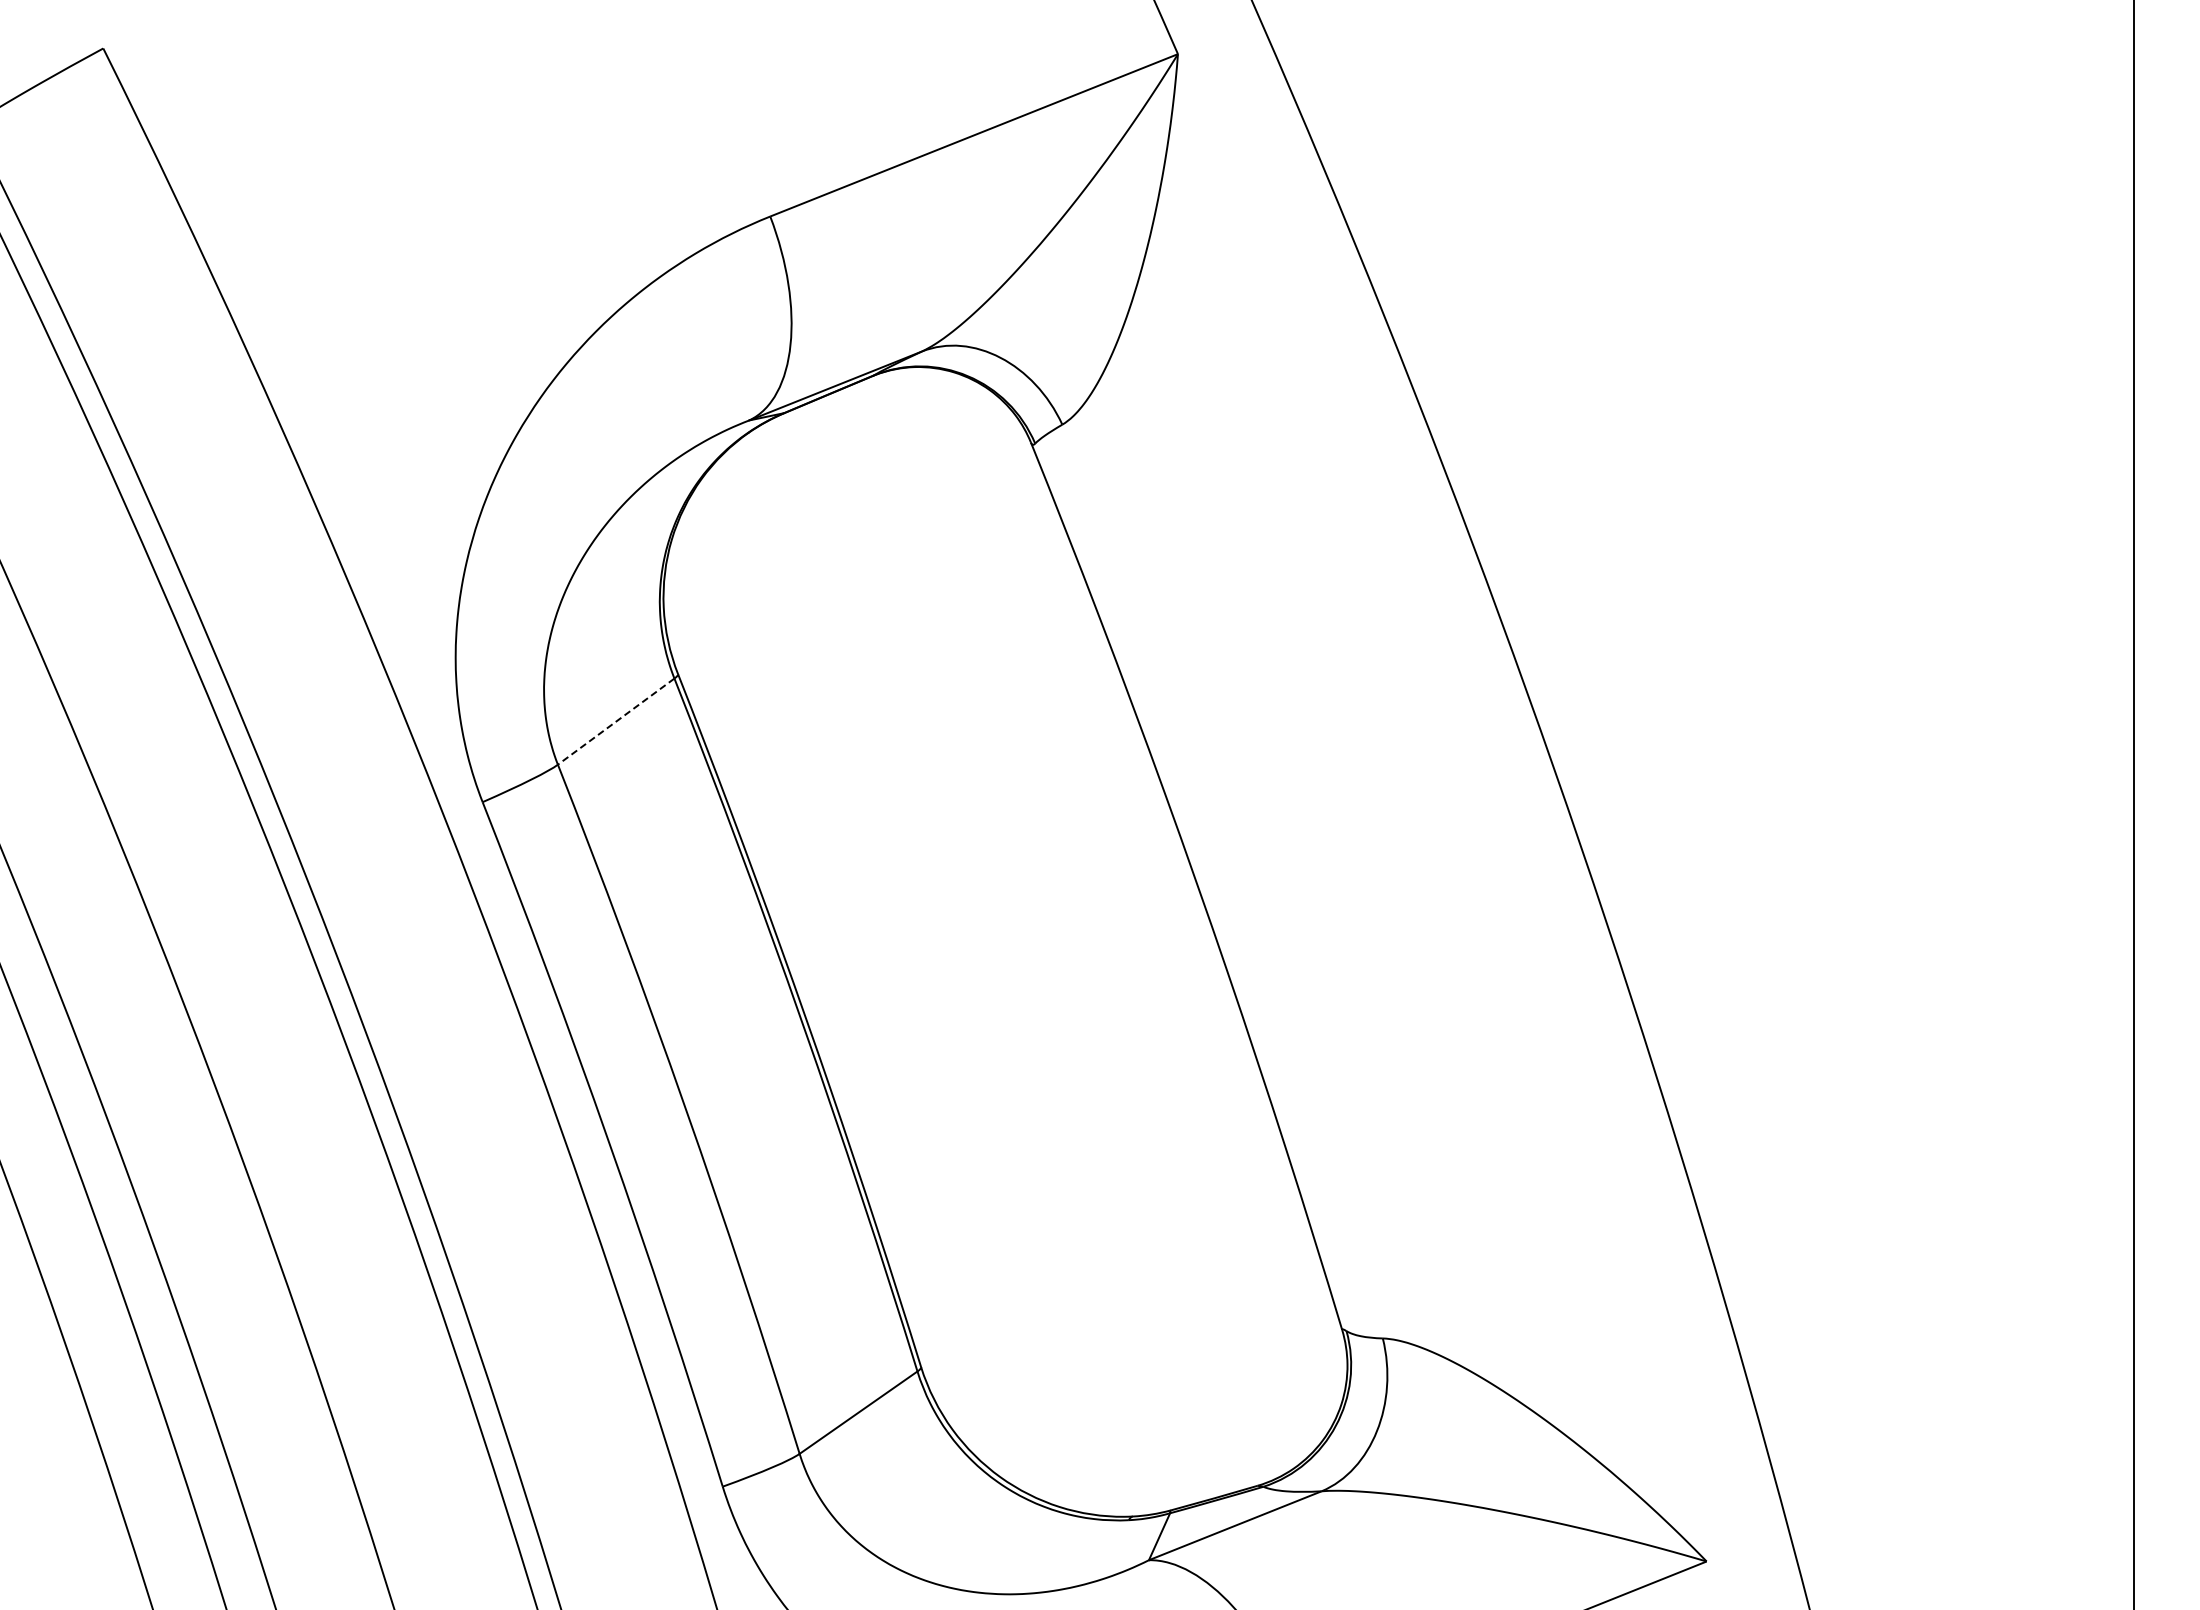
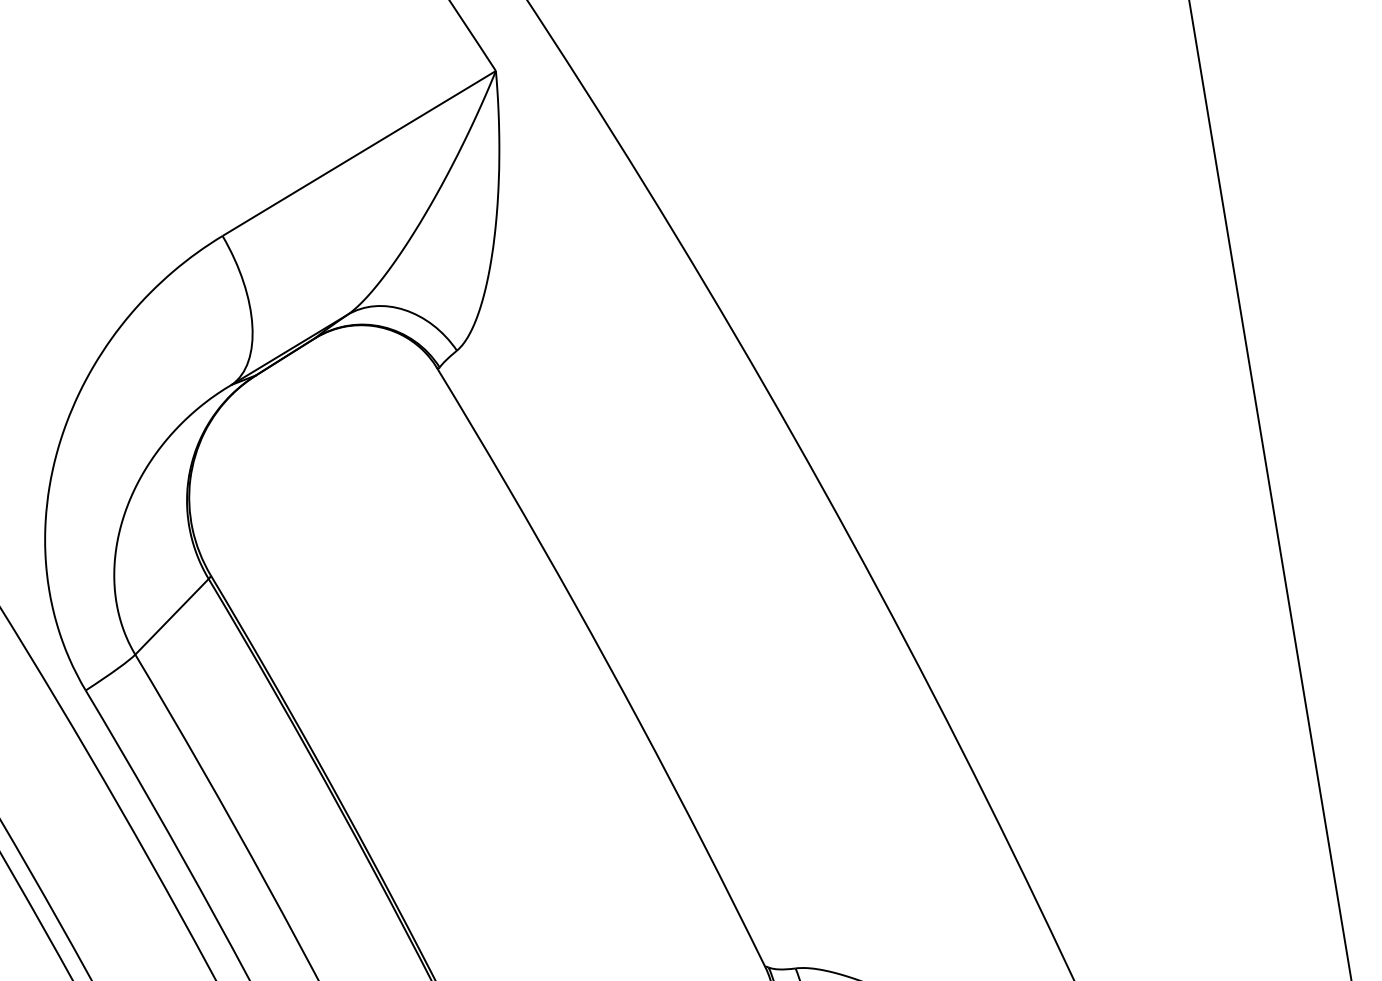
line: (615, 721) -> (171, 616), dashed -> solid

